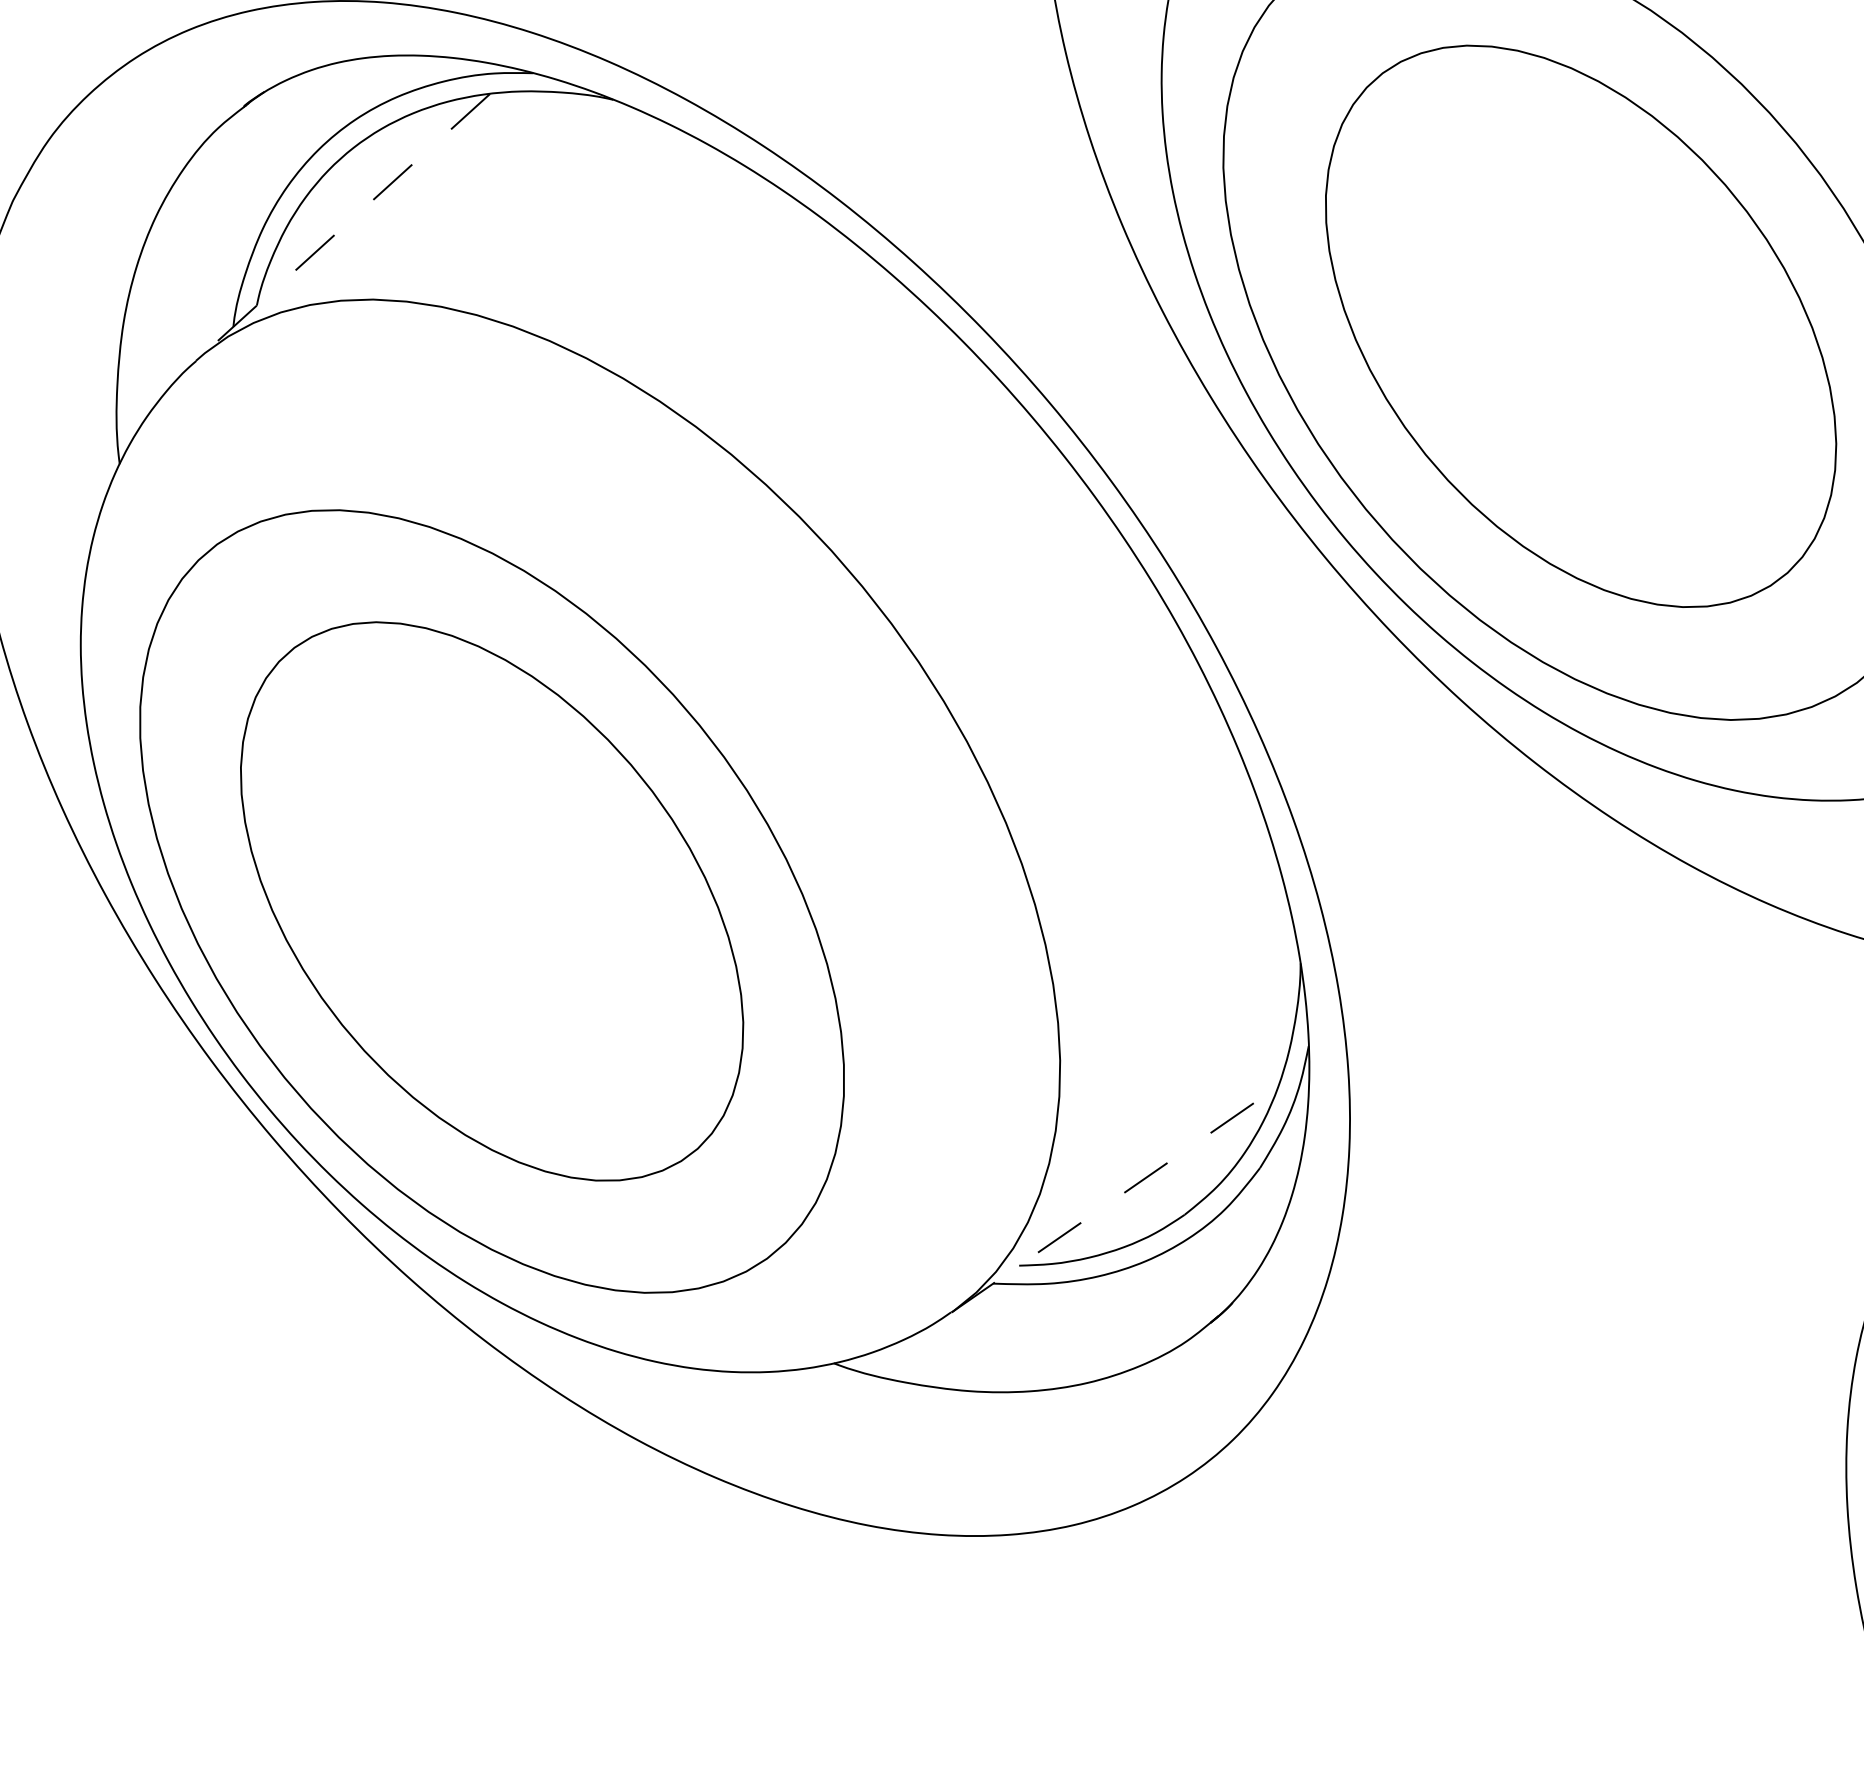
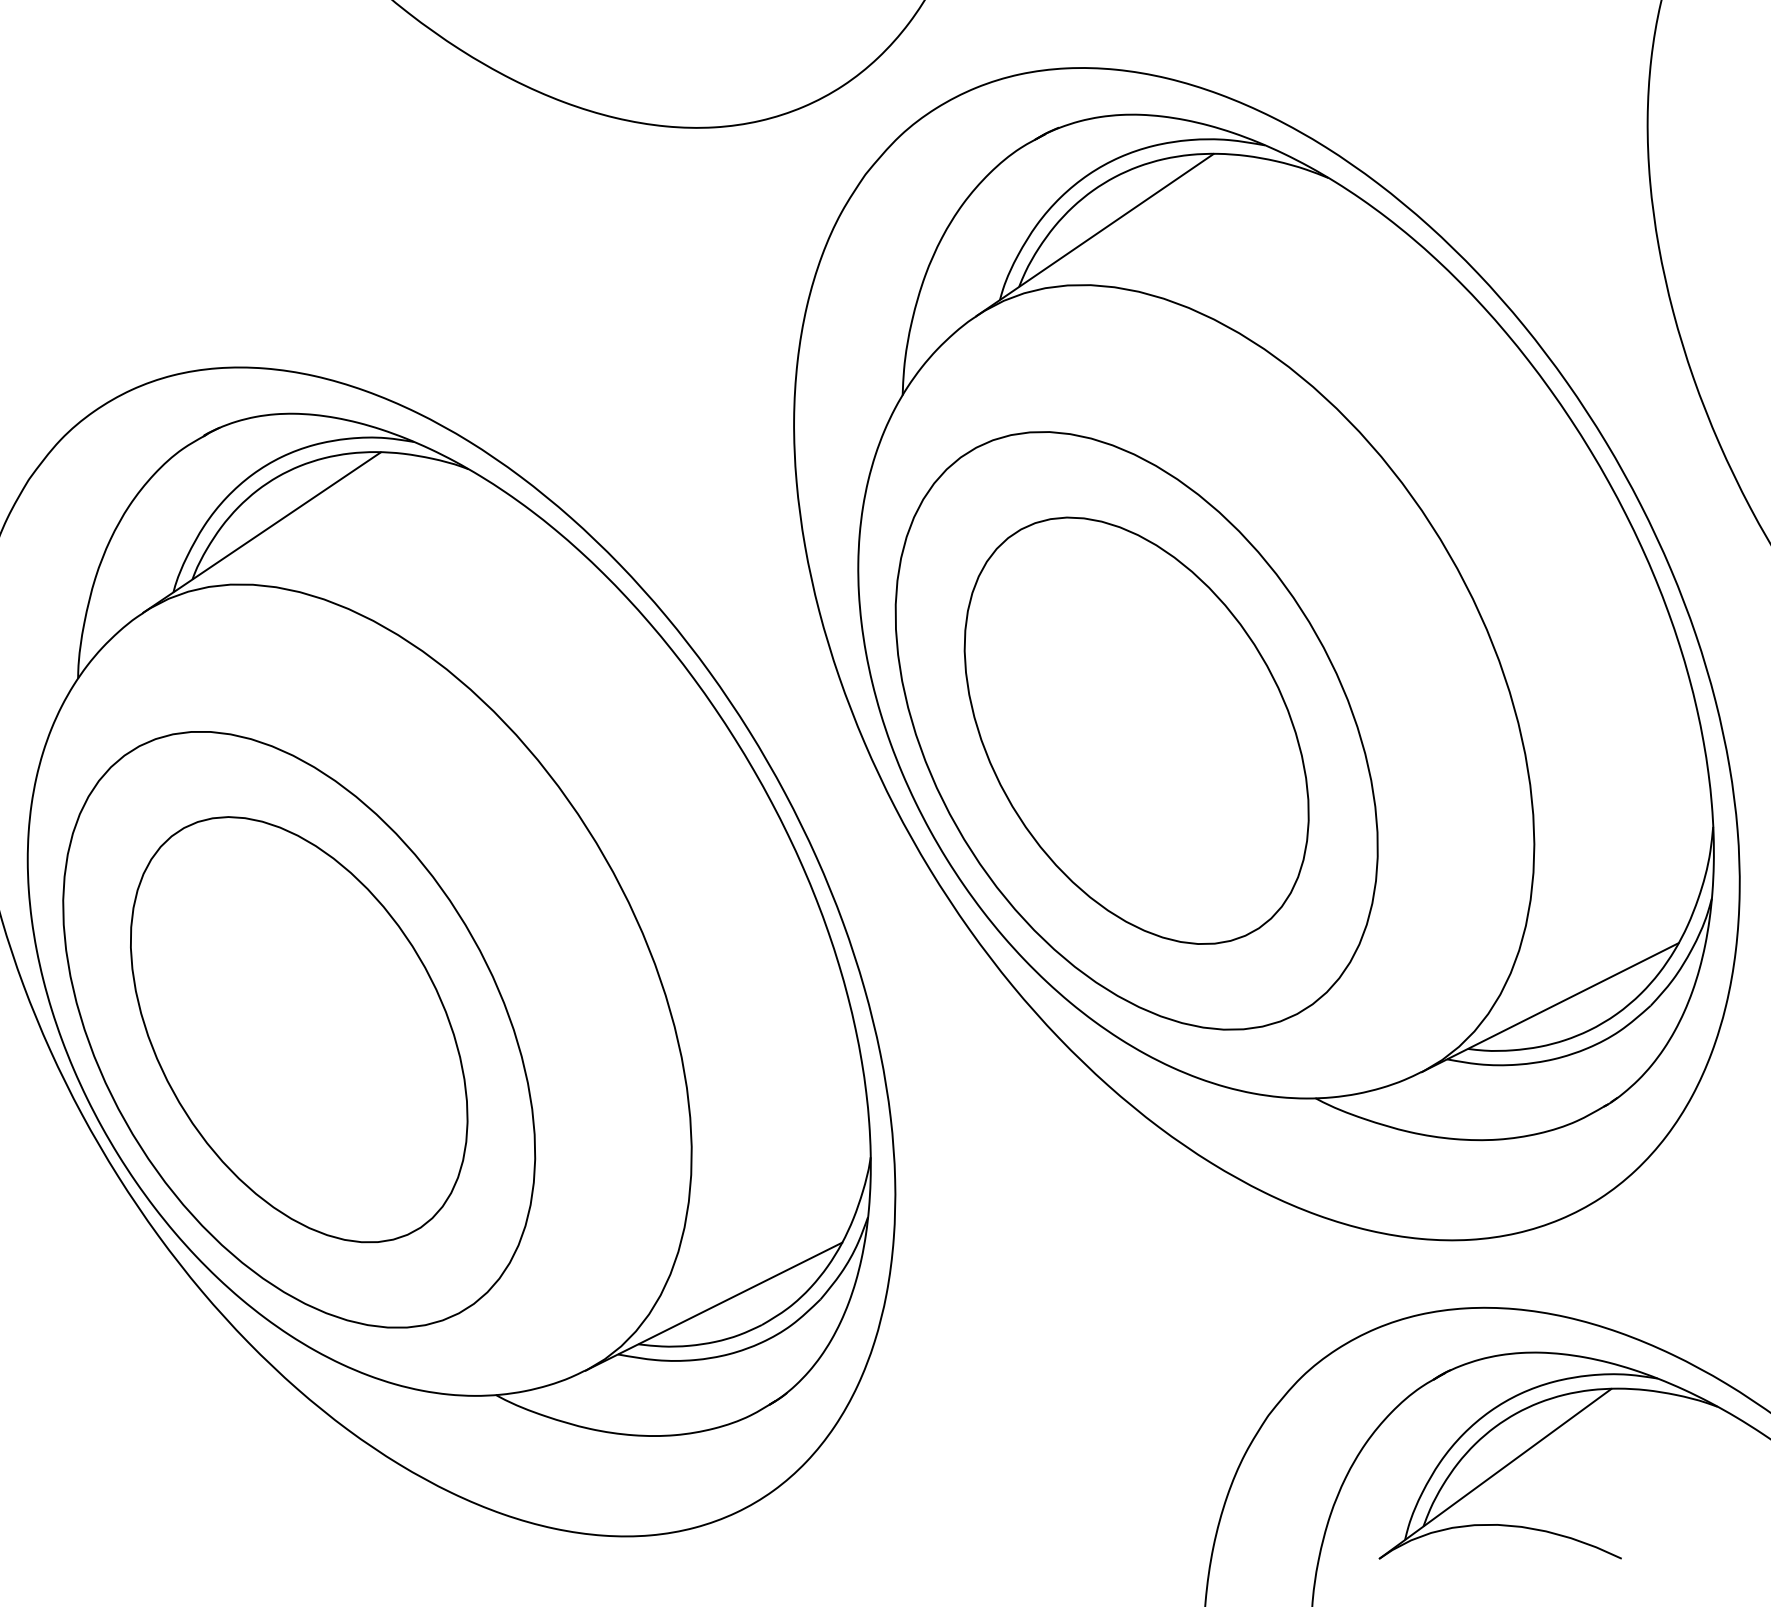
line: (342, 227) -> (261, 532), dashed -> solid
line: (1115, 1198) -> (714, 1306), dashed -> solid

